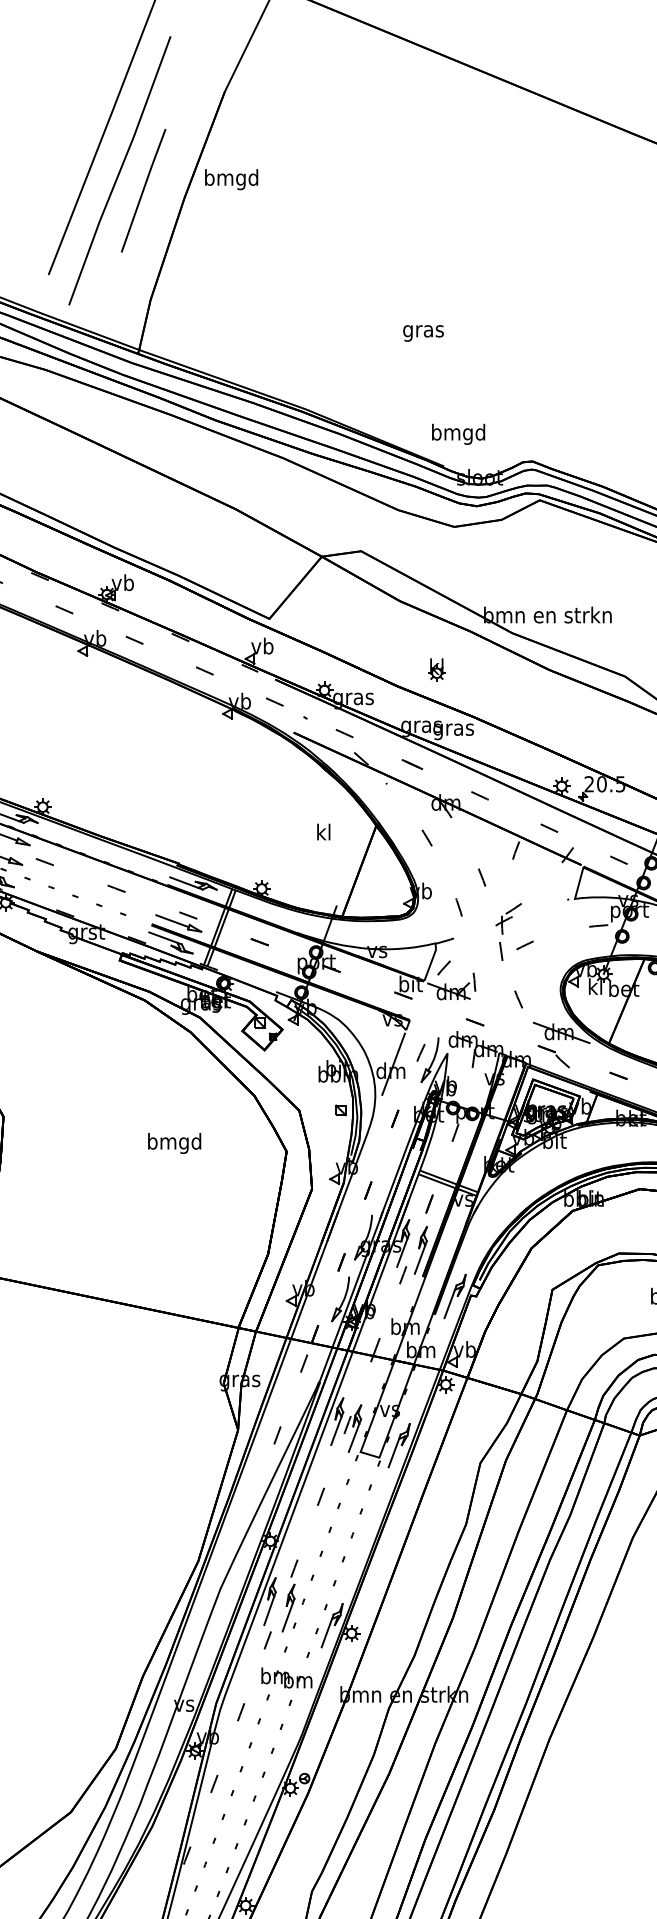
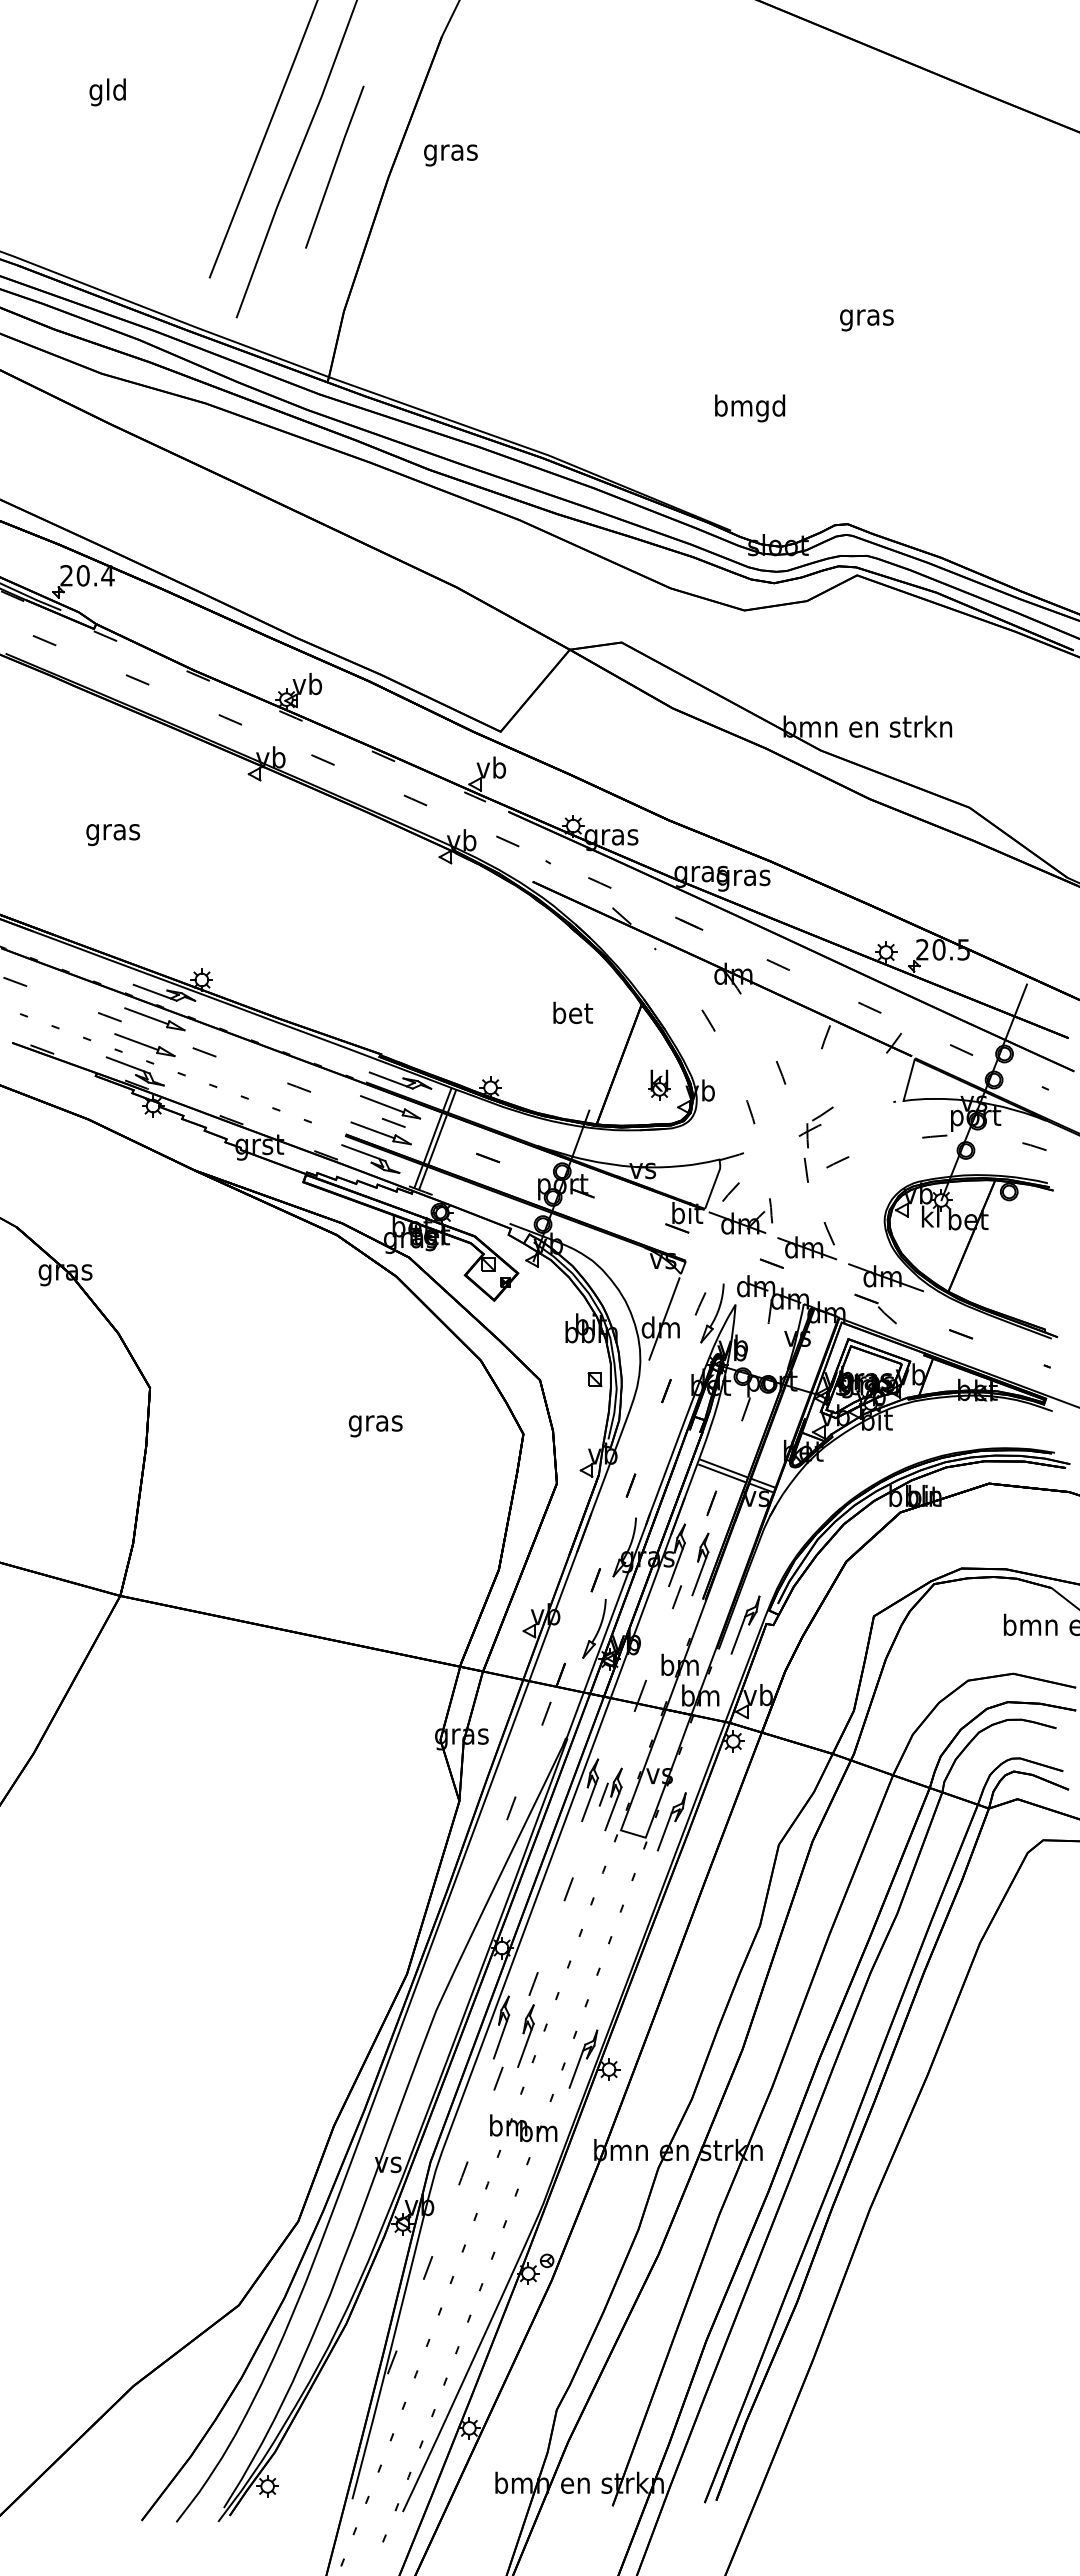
text: (231, 179) -> (450, 152), bmgd -> gras
text: (423, 333) -> (866, 320), moved
text: (458, 434) -> (750, 408), moved
part: (436, 669) -> (659, 1084), moved
text: (324, 831) -> (573, 1012), kl -> bet
part: (185, 903) -> (390, 1107), added
part: (501, 1010) -> (806, 1248), added
text: (174, 1143) -> (375, 1423), bmgd -> gras

